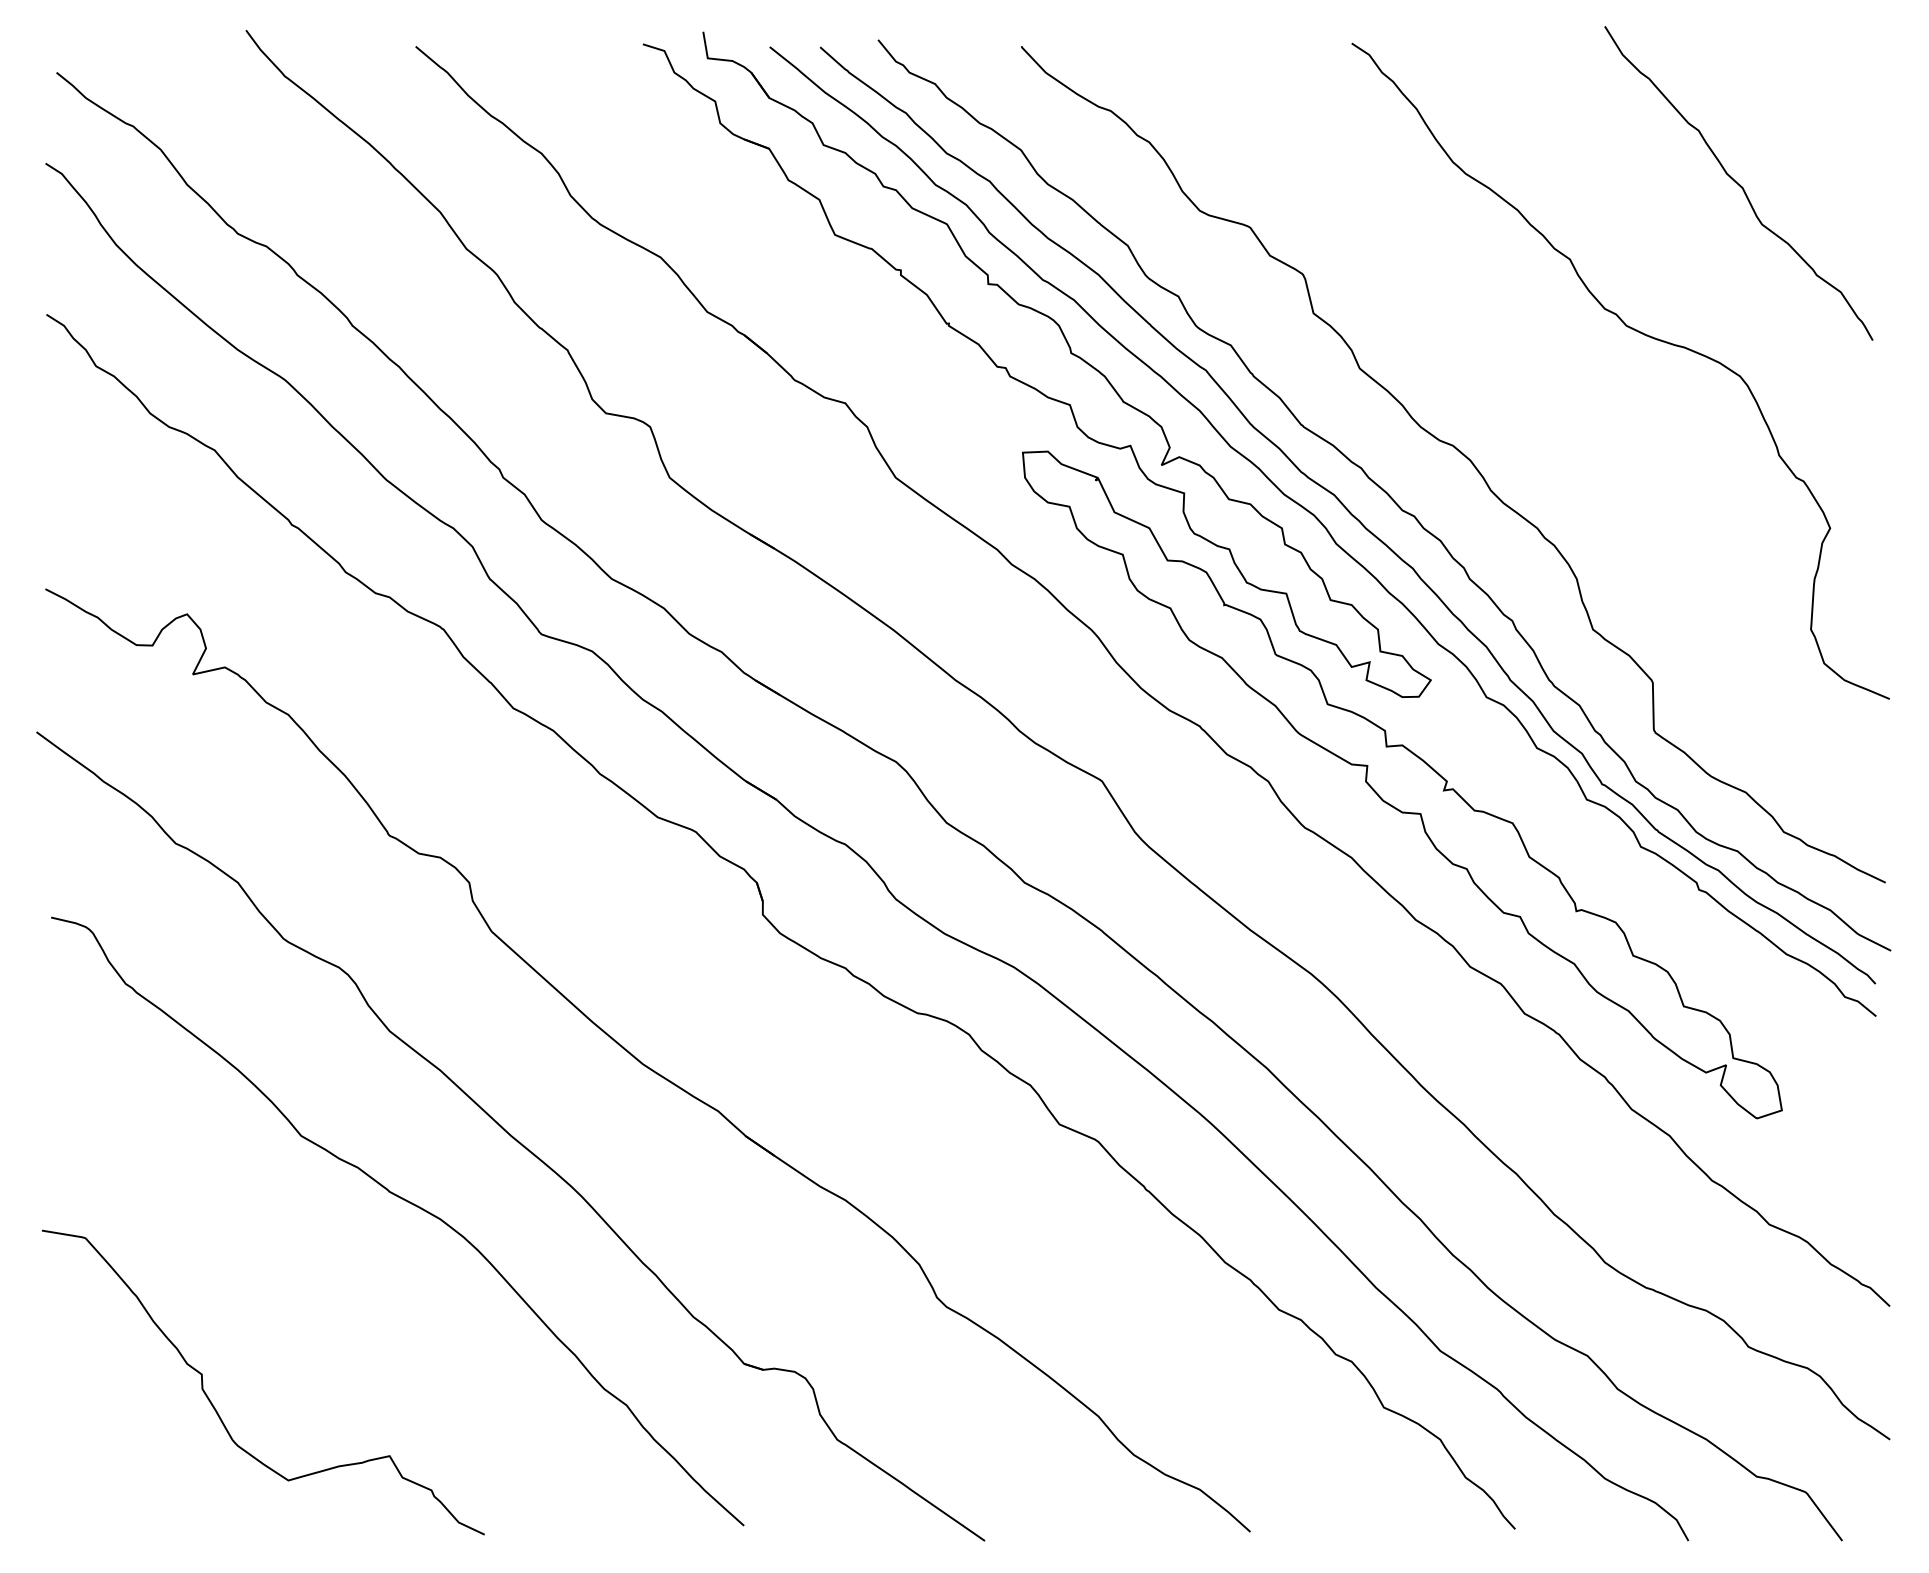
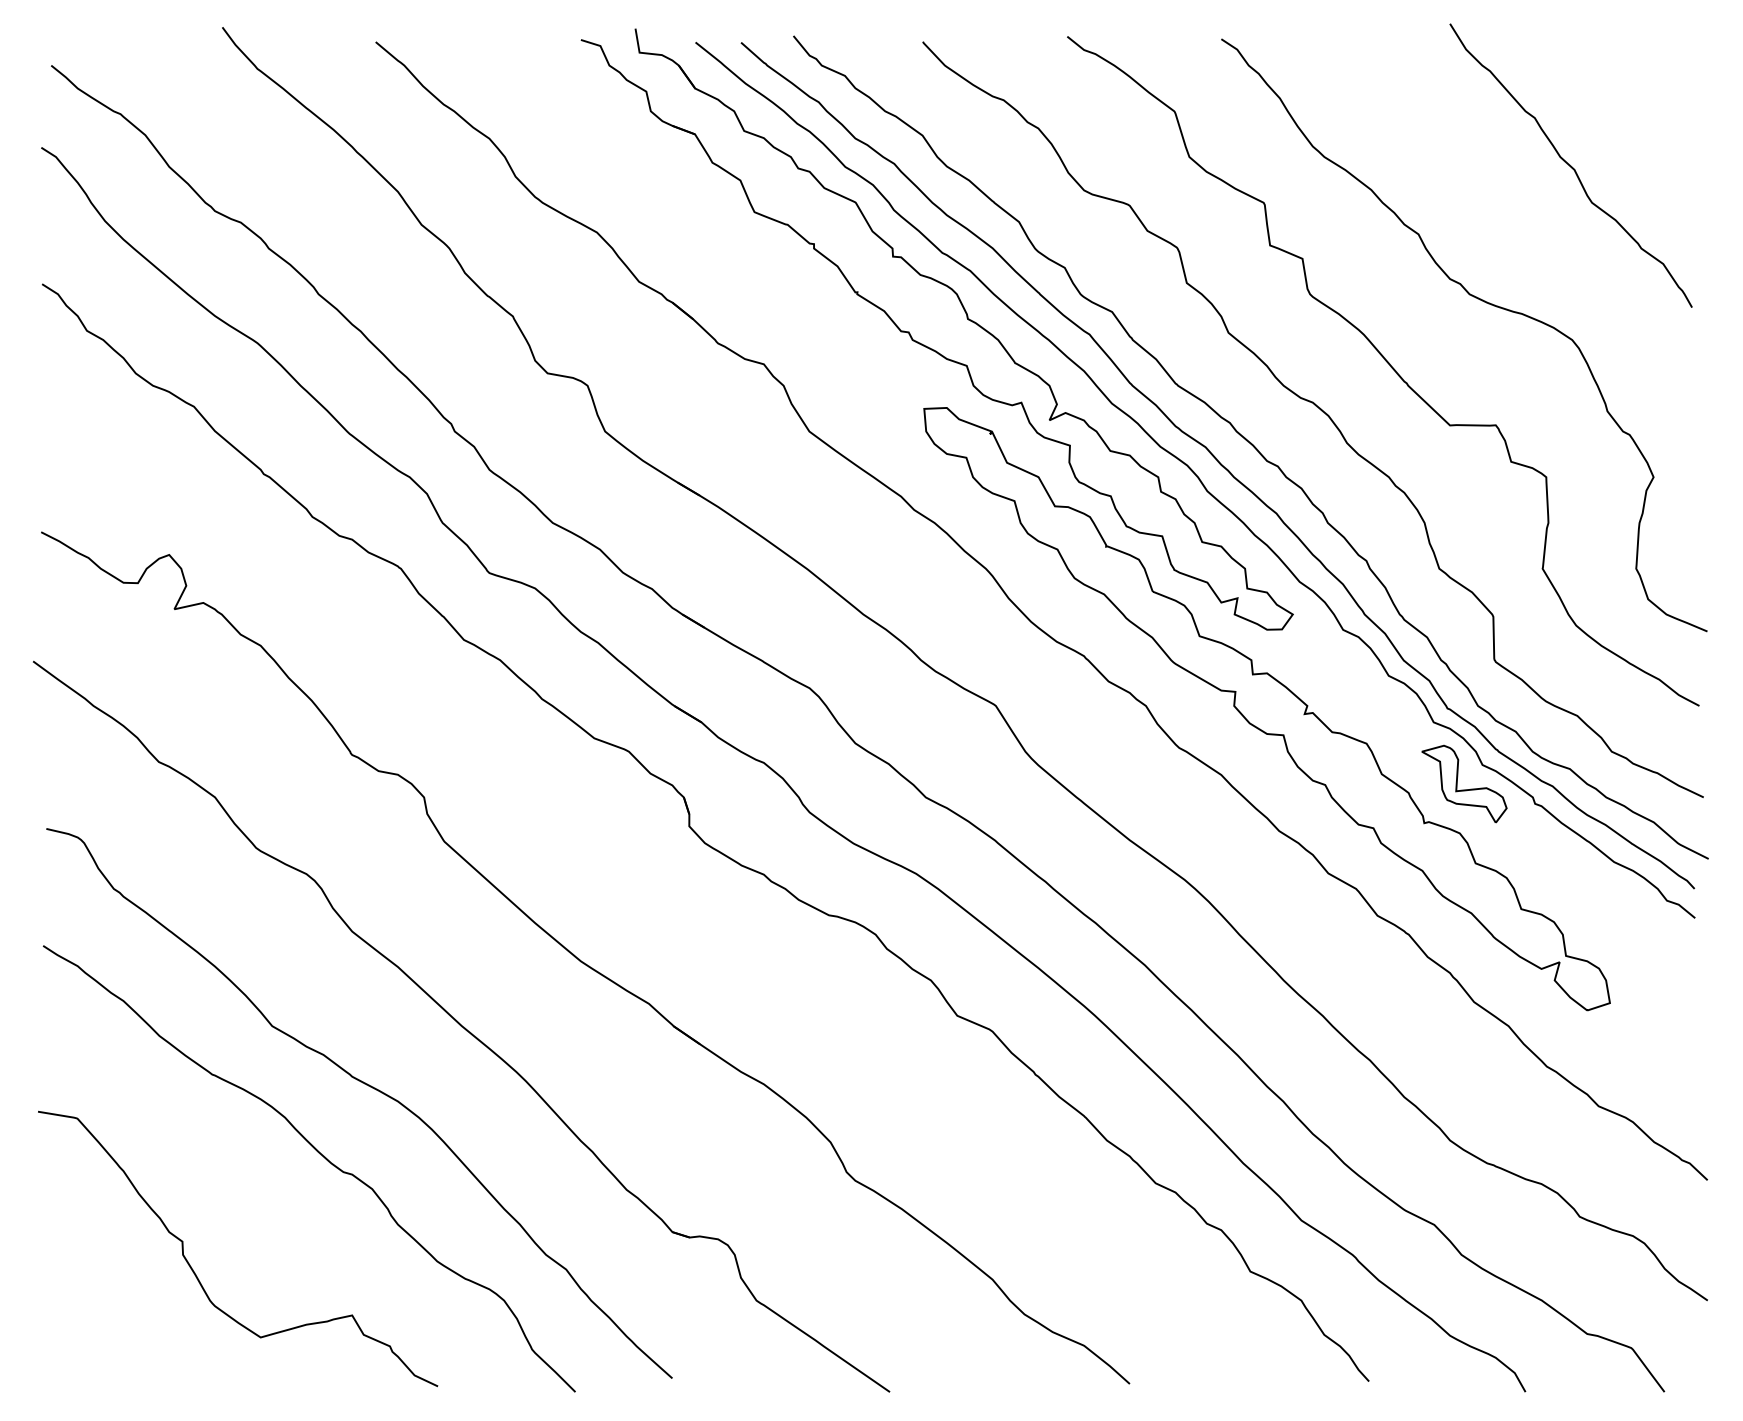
curve: (1538, 406) -> (1390, 367), added
part: (1620, 867) -> (1464, 783), added
curve: (353, 1277) -> (319, 1154), added

